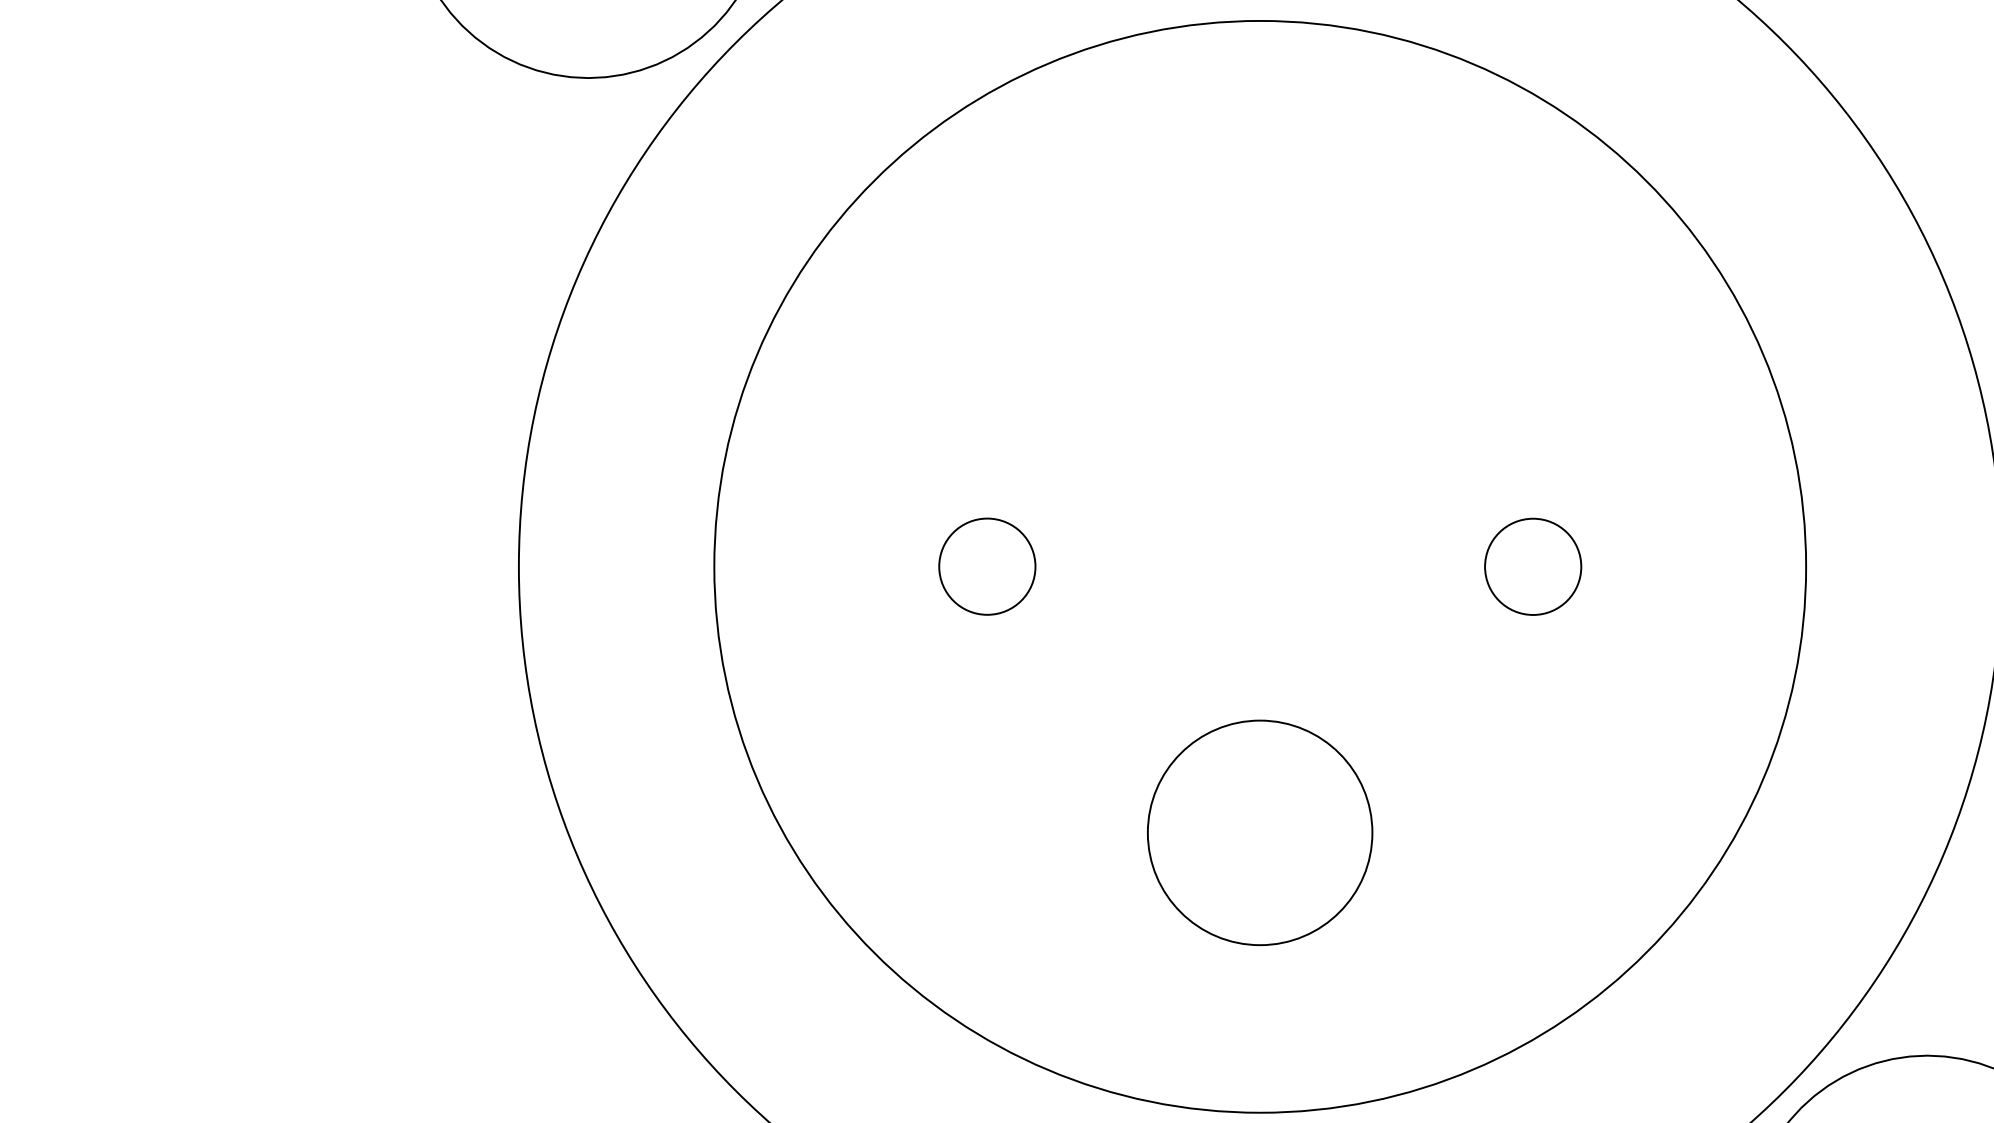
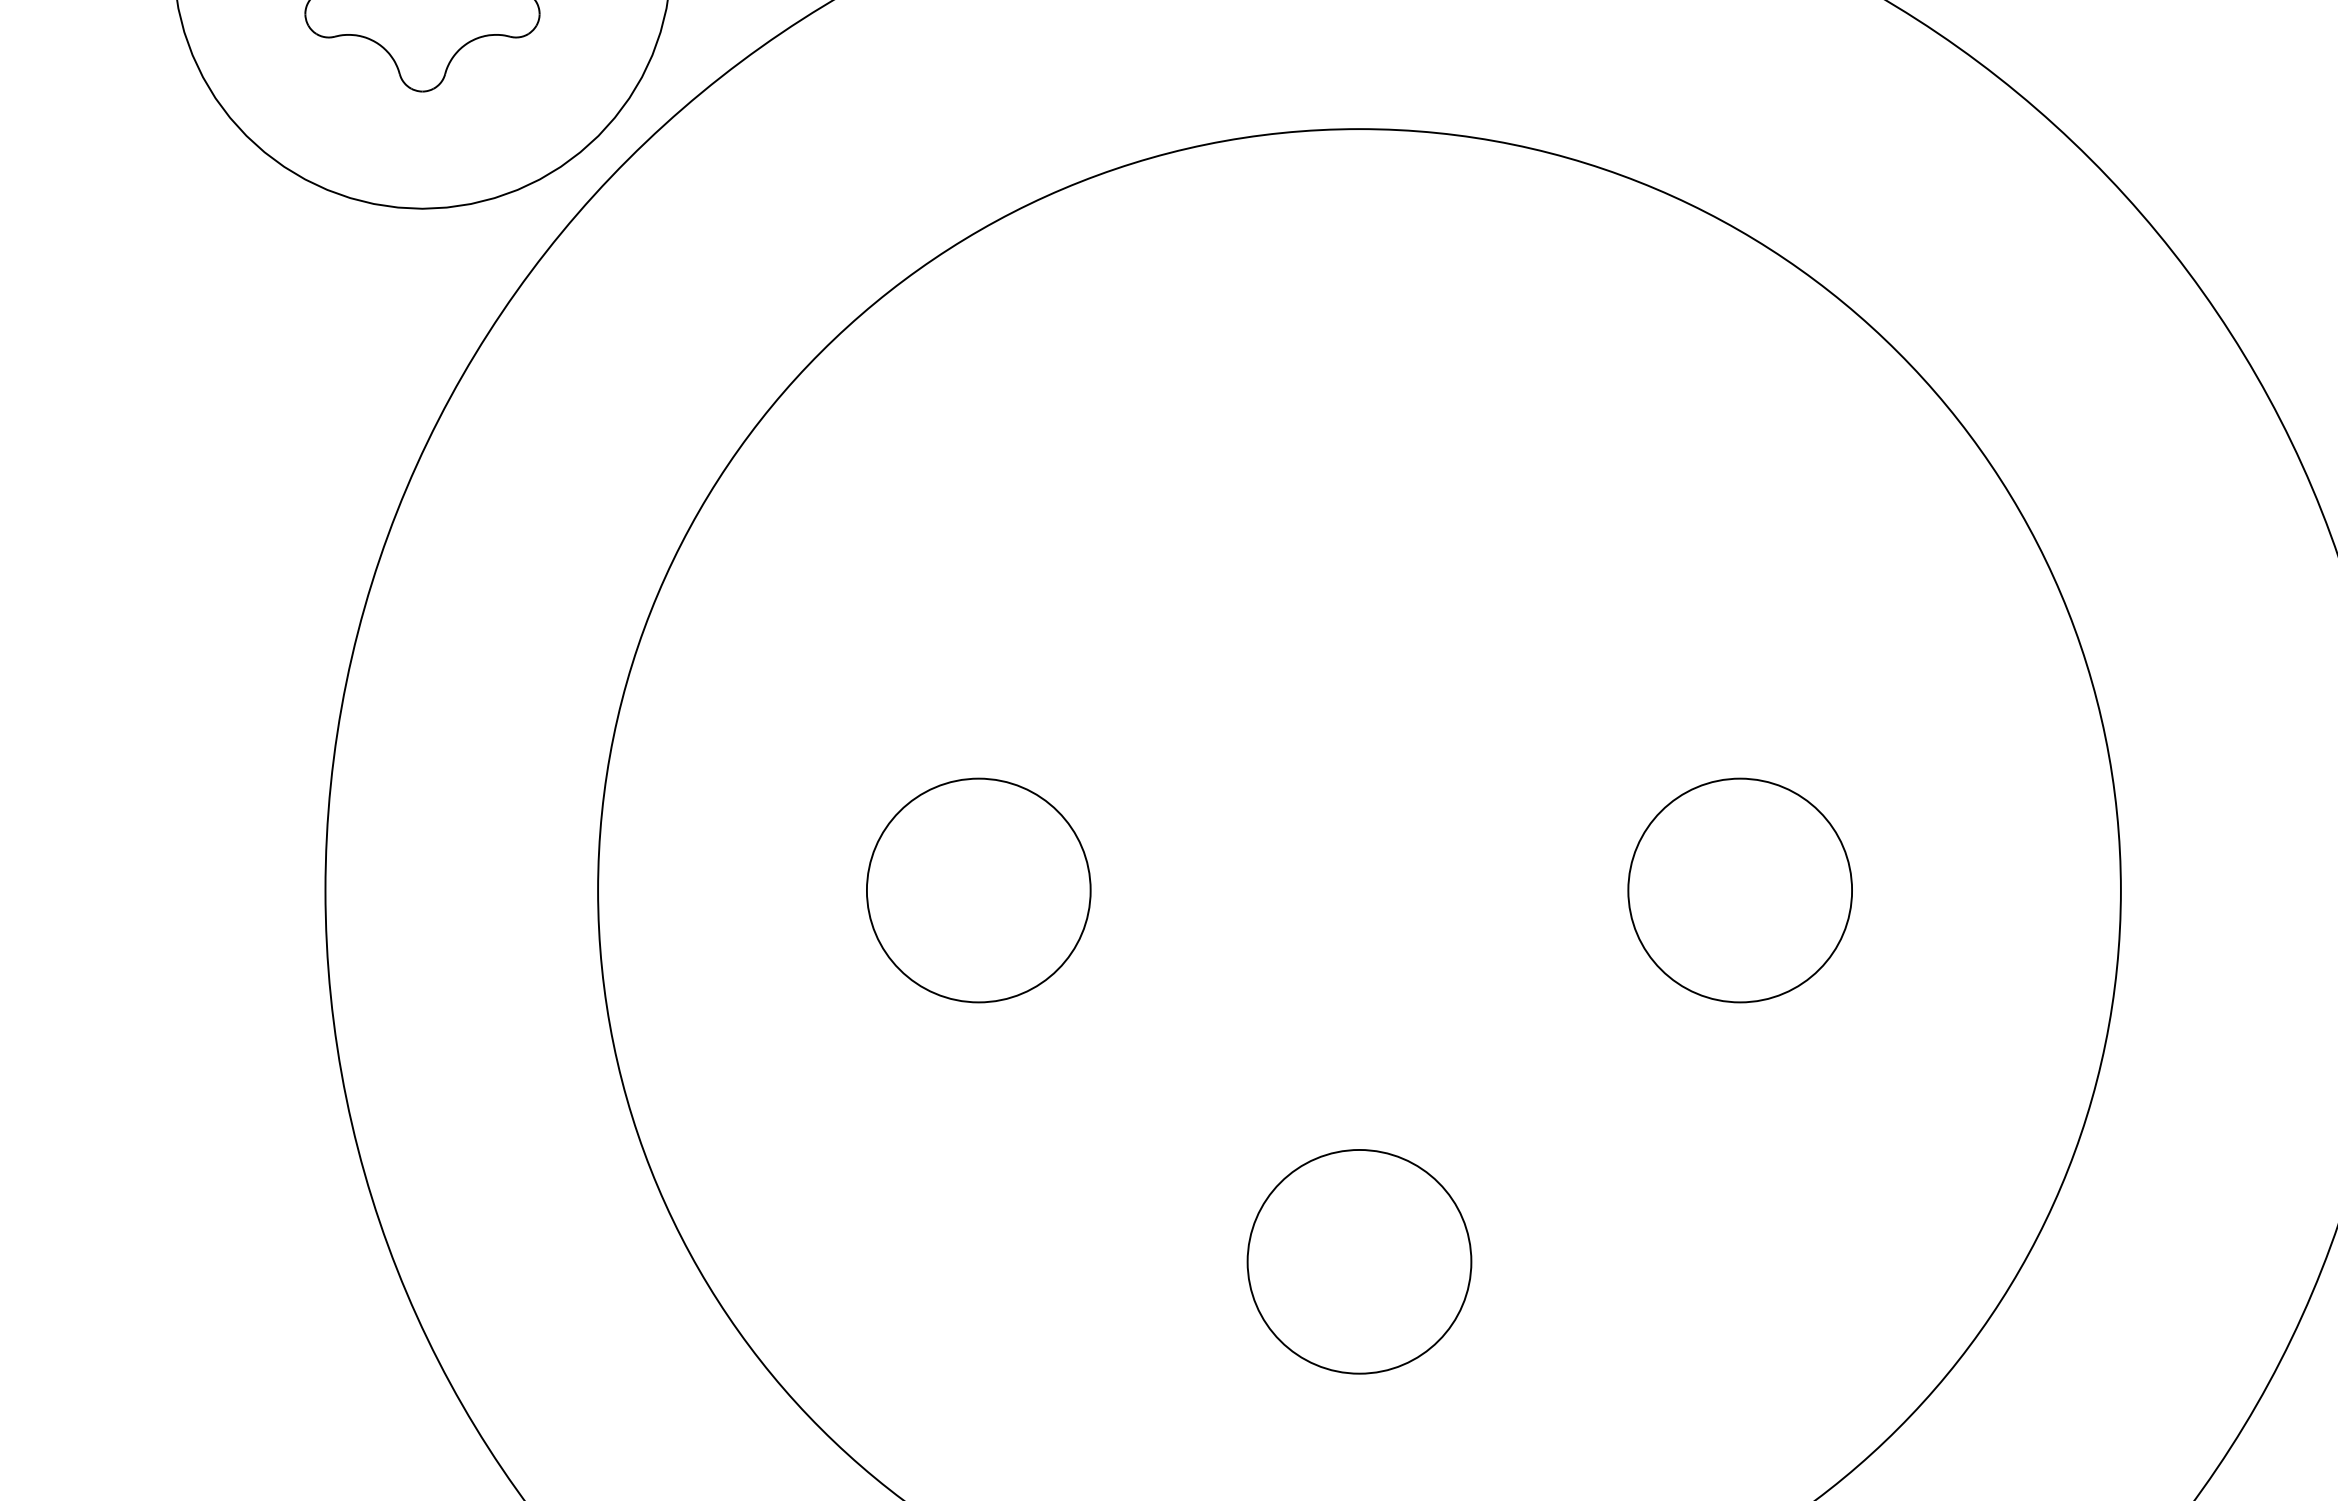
circle: (987, 566) -> (979, 890), size x1.67
circle: (1532, 566) -> (1739, 890), size x1.67
circle: (1260, 833) -> (1359, 1262), size x0.71

